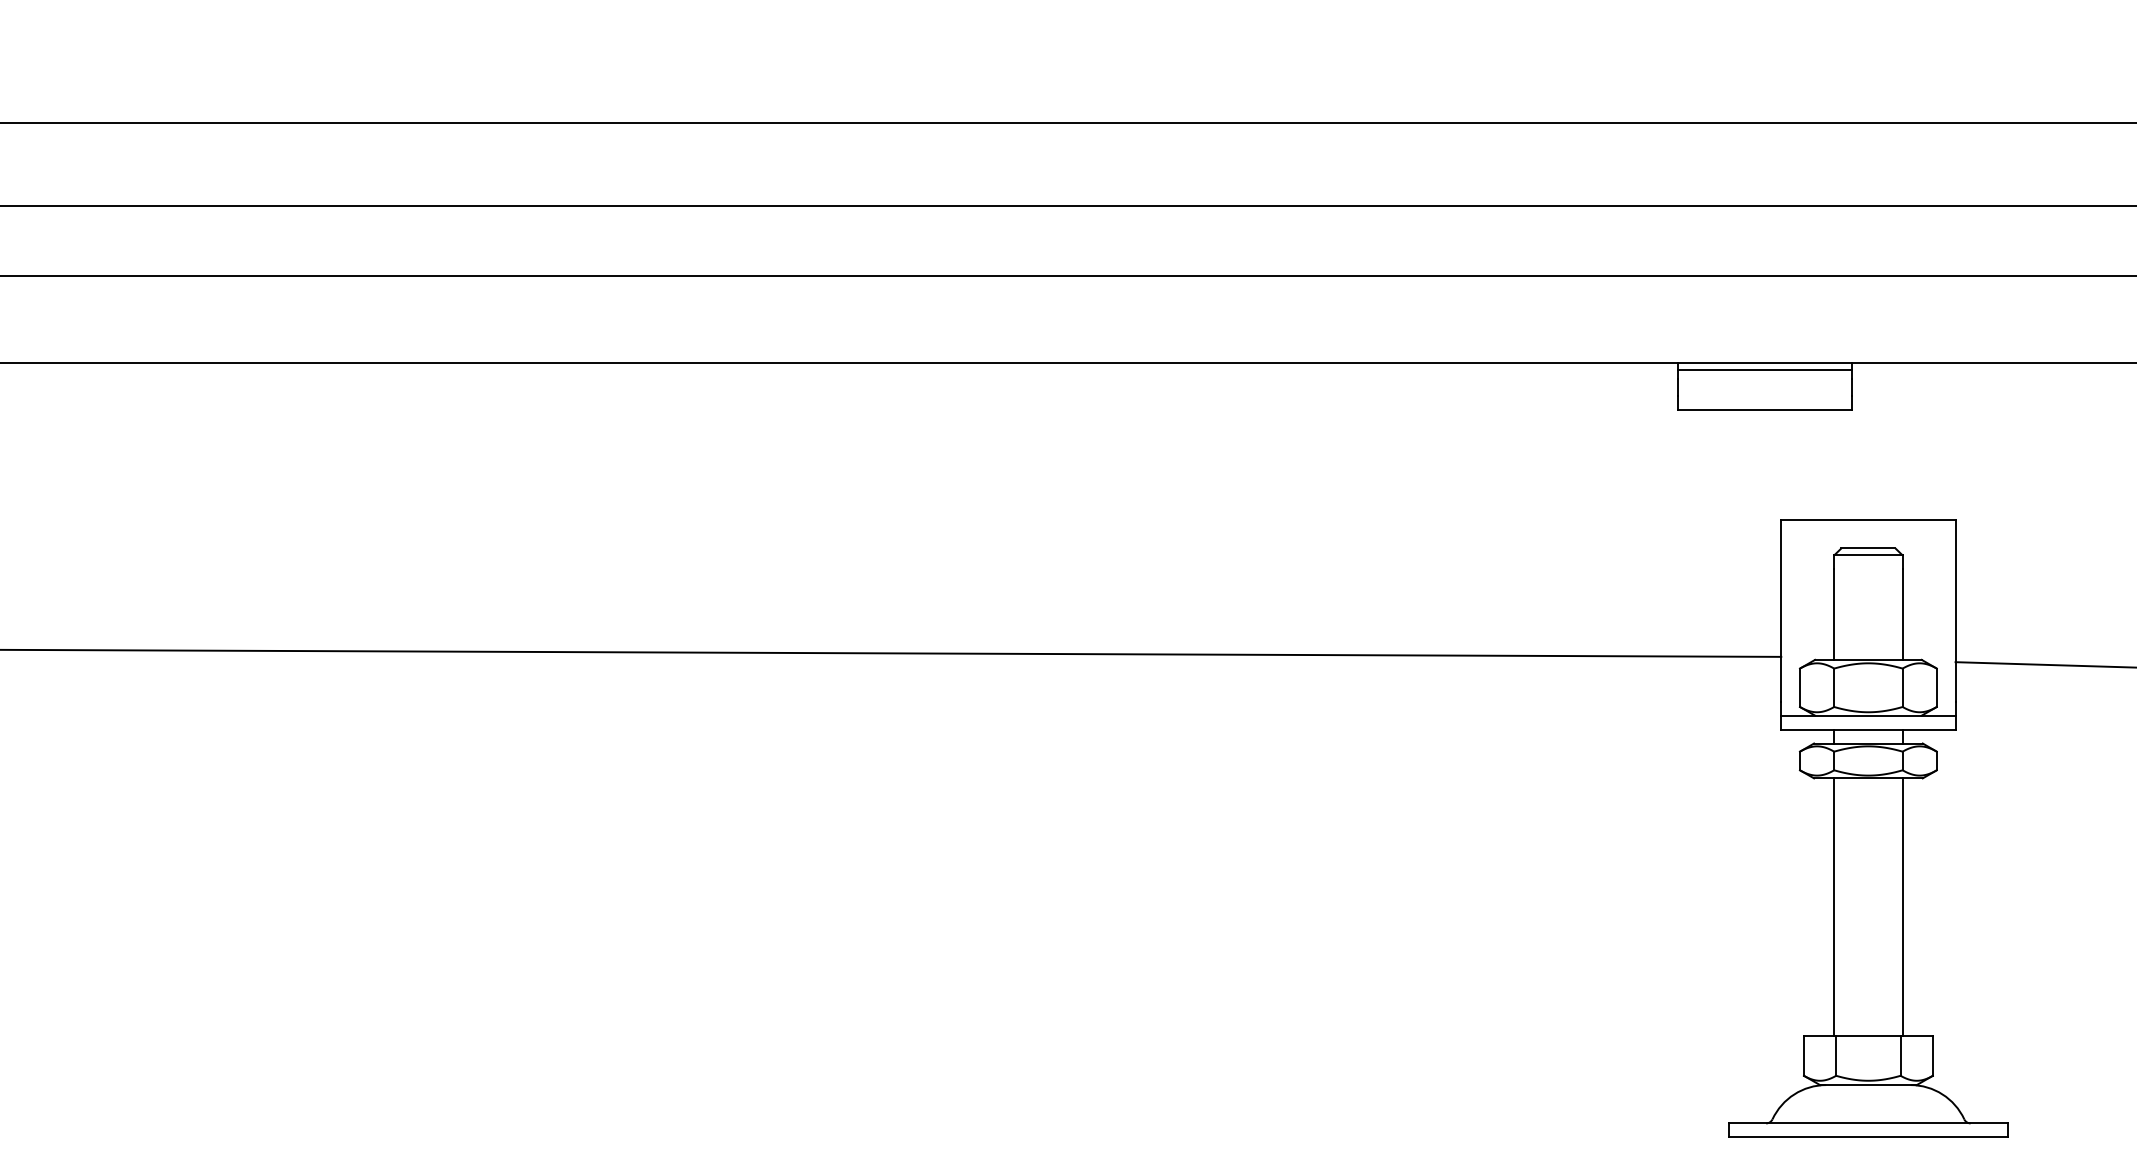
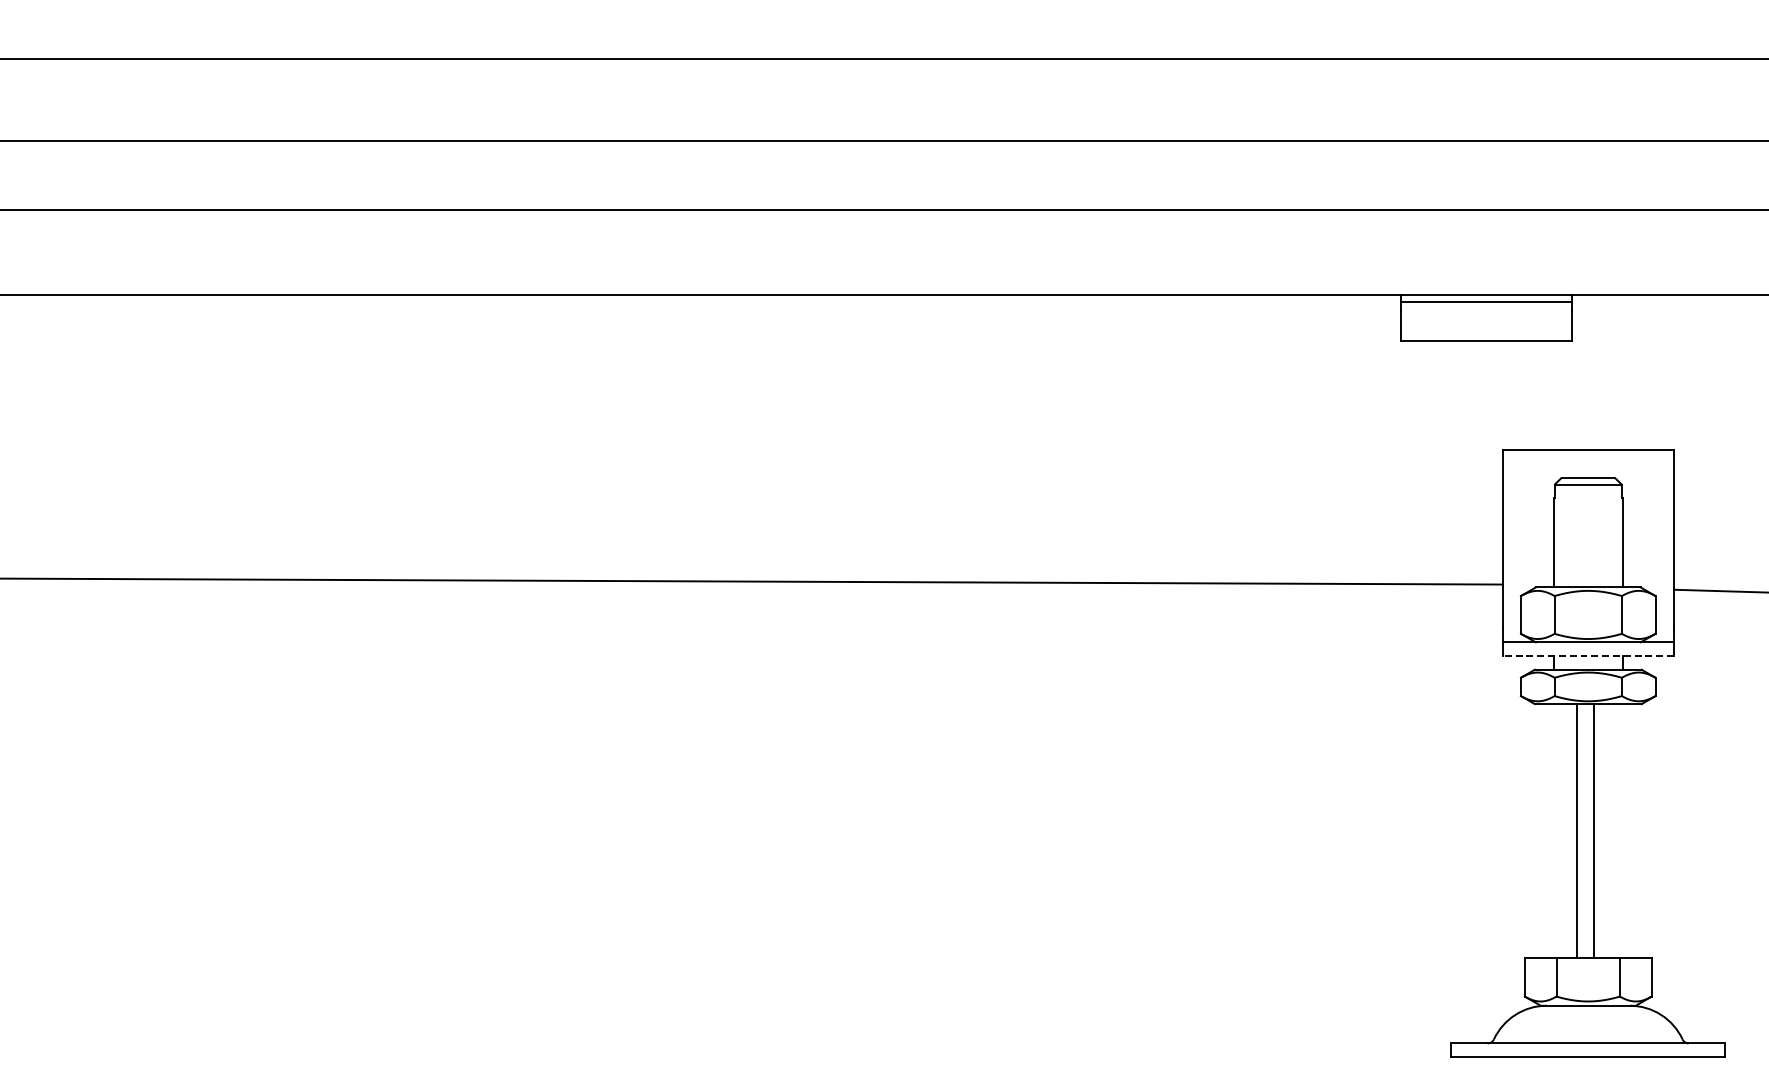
line: (1867, 729) -> (1587, 655), solid -> dashed
line: (1833, 907) -> (1594, 831), moved
line: (1903, 907) -> (1577, 831), moved

